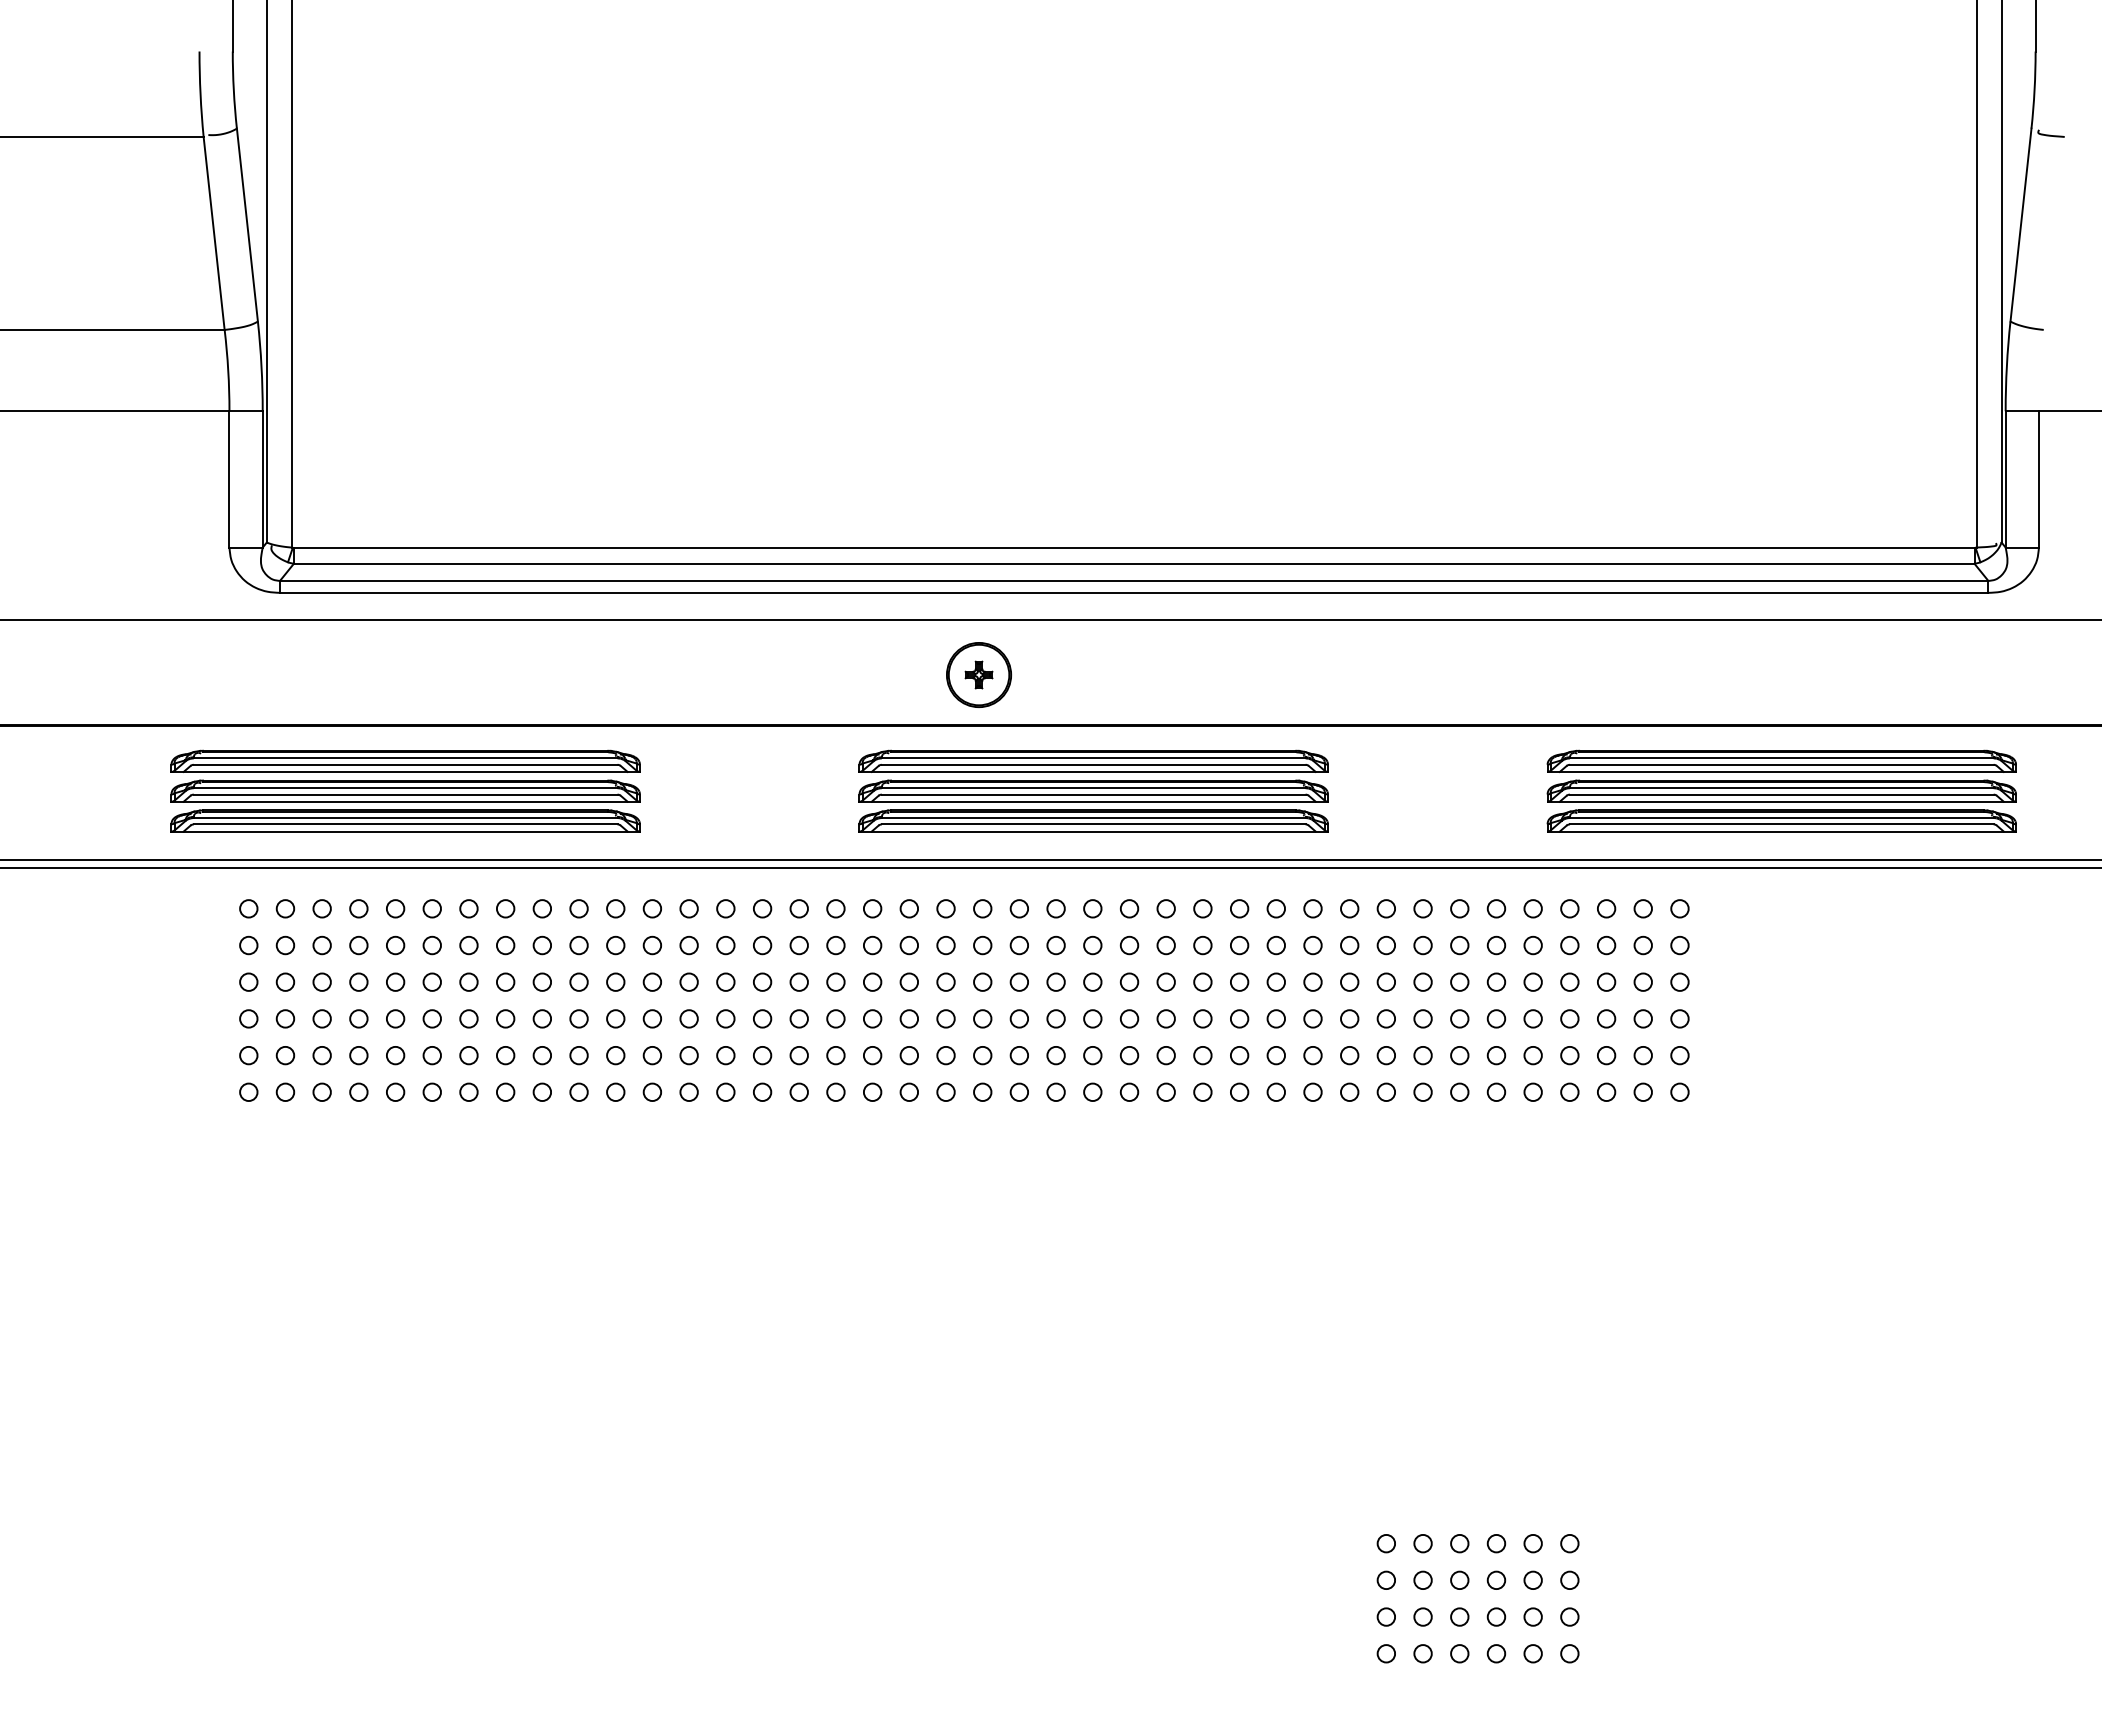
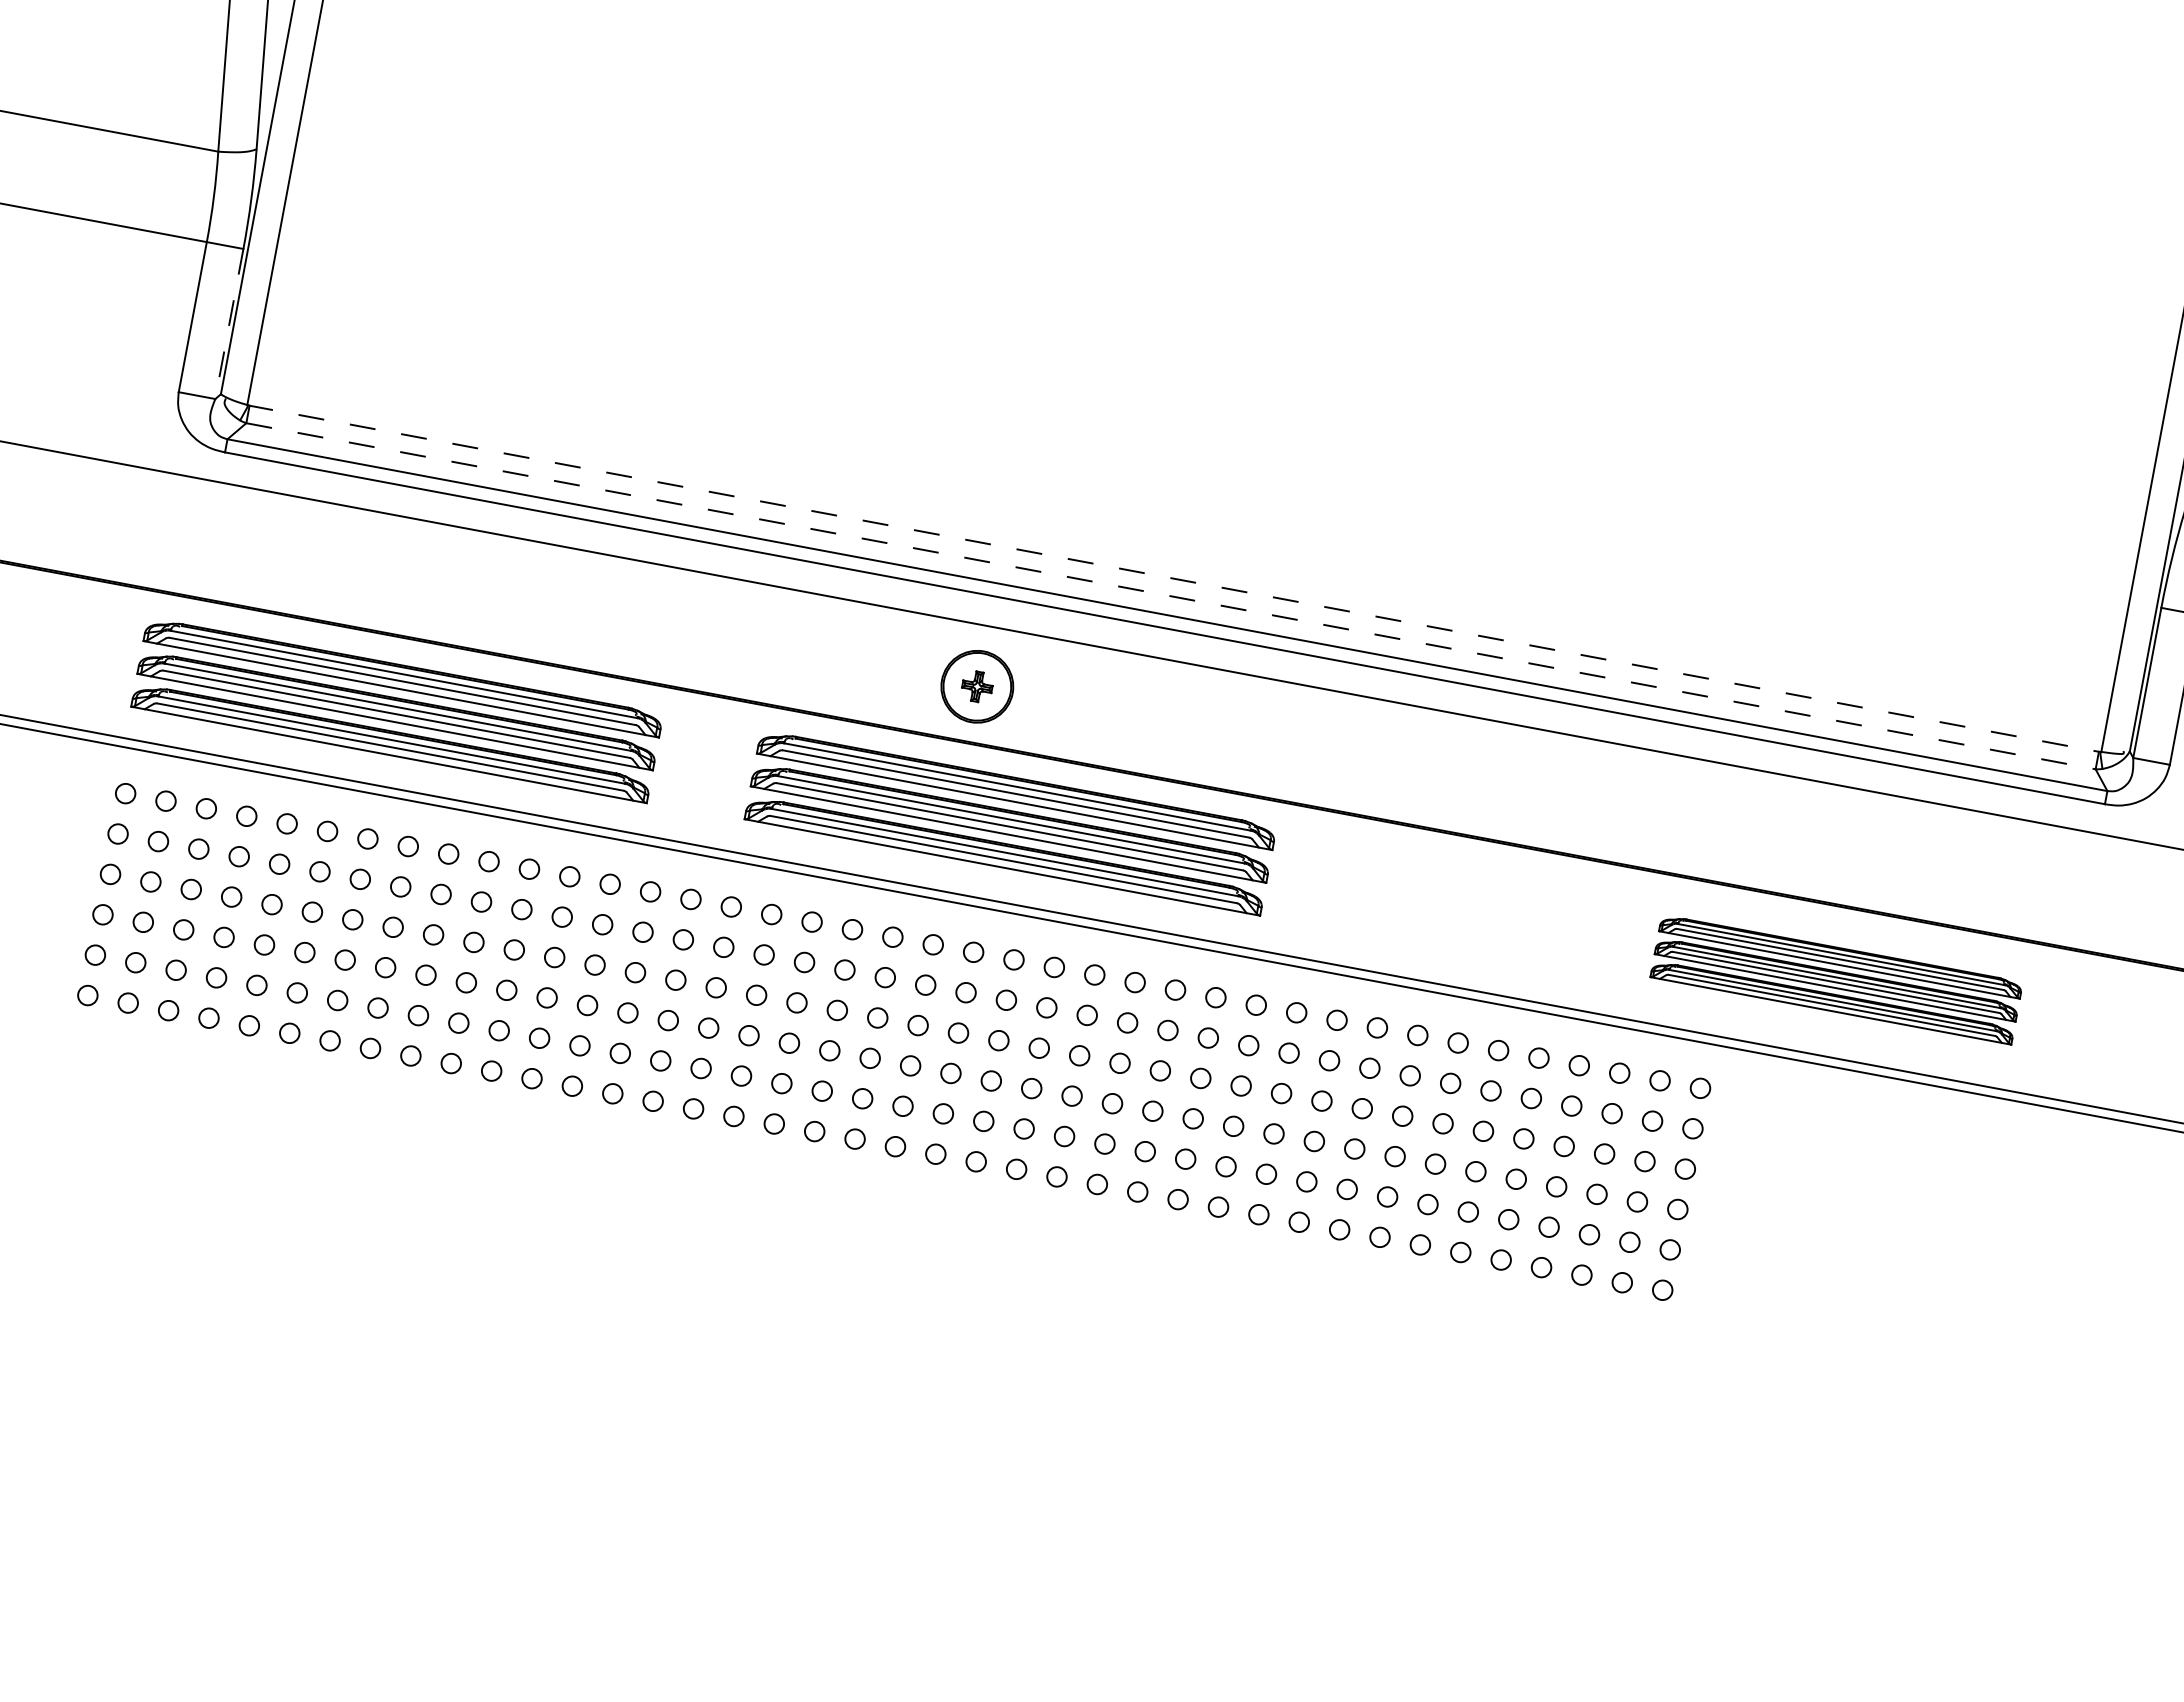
line: (262, 479) -> (229, 324), solid -> dashed
line: (1134, 547) -> (1174, 578), solid -> dashed
line: (1134, 563) -> (1171, 596), solid -> dashed
part: (405, 790) -> (397, 709), moved
part: (1093, 790) -> (1010, 822), moved
part: (1781, 790) -> (1836, 979), size x0.7

